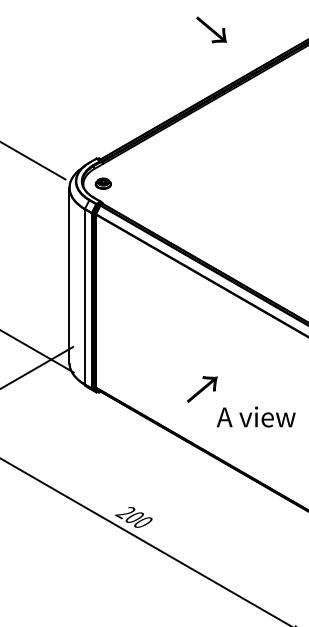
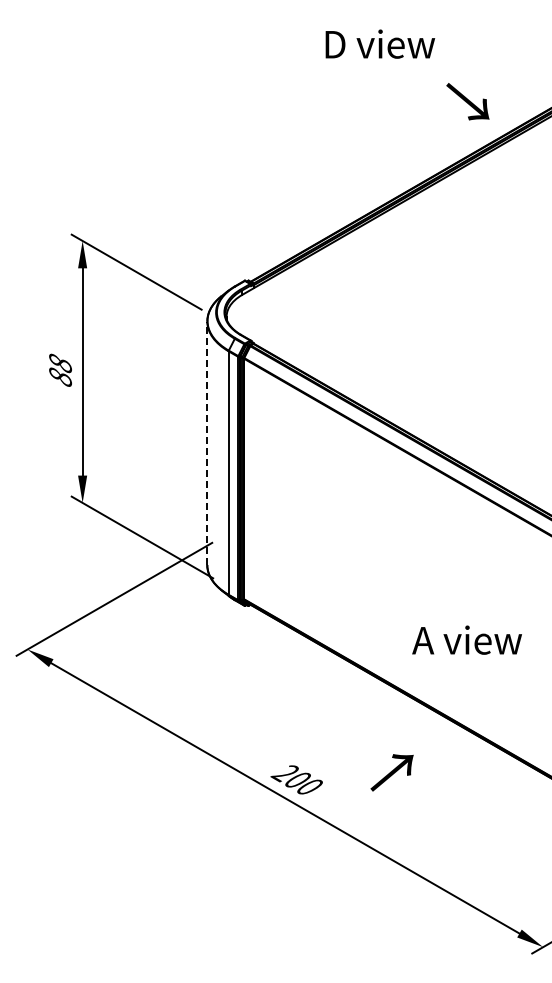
text: (211, 29) -> (467, 101), moved
part: (102, 183) -> (253, 315), removed
line: (69, 275) -> (207, 443), solid -> dashed
text: (201, 389) -> (391, 772), moved

